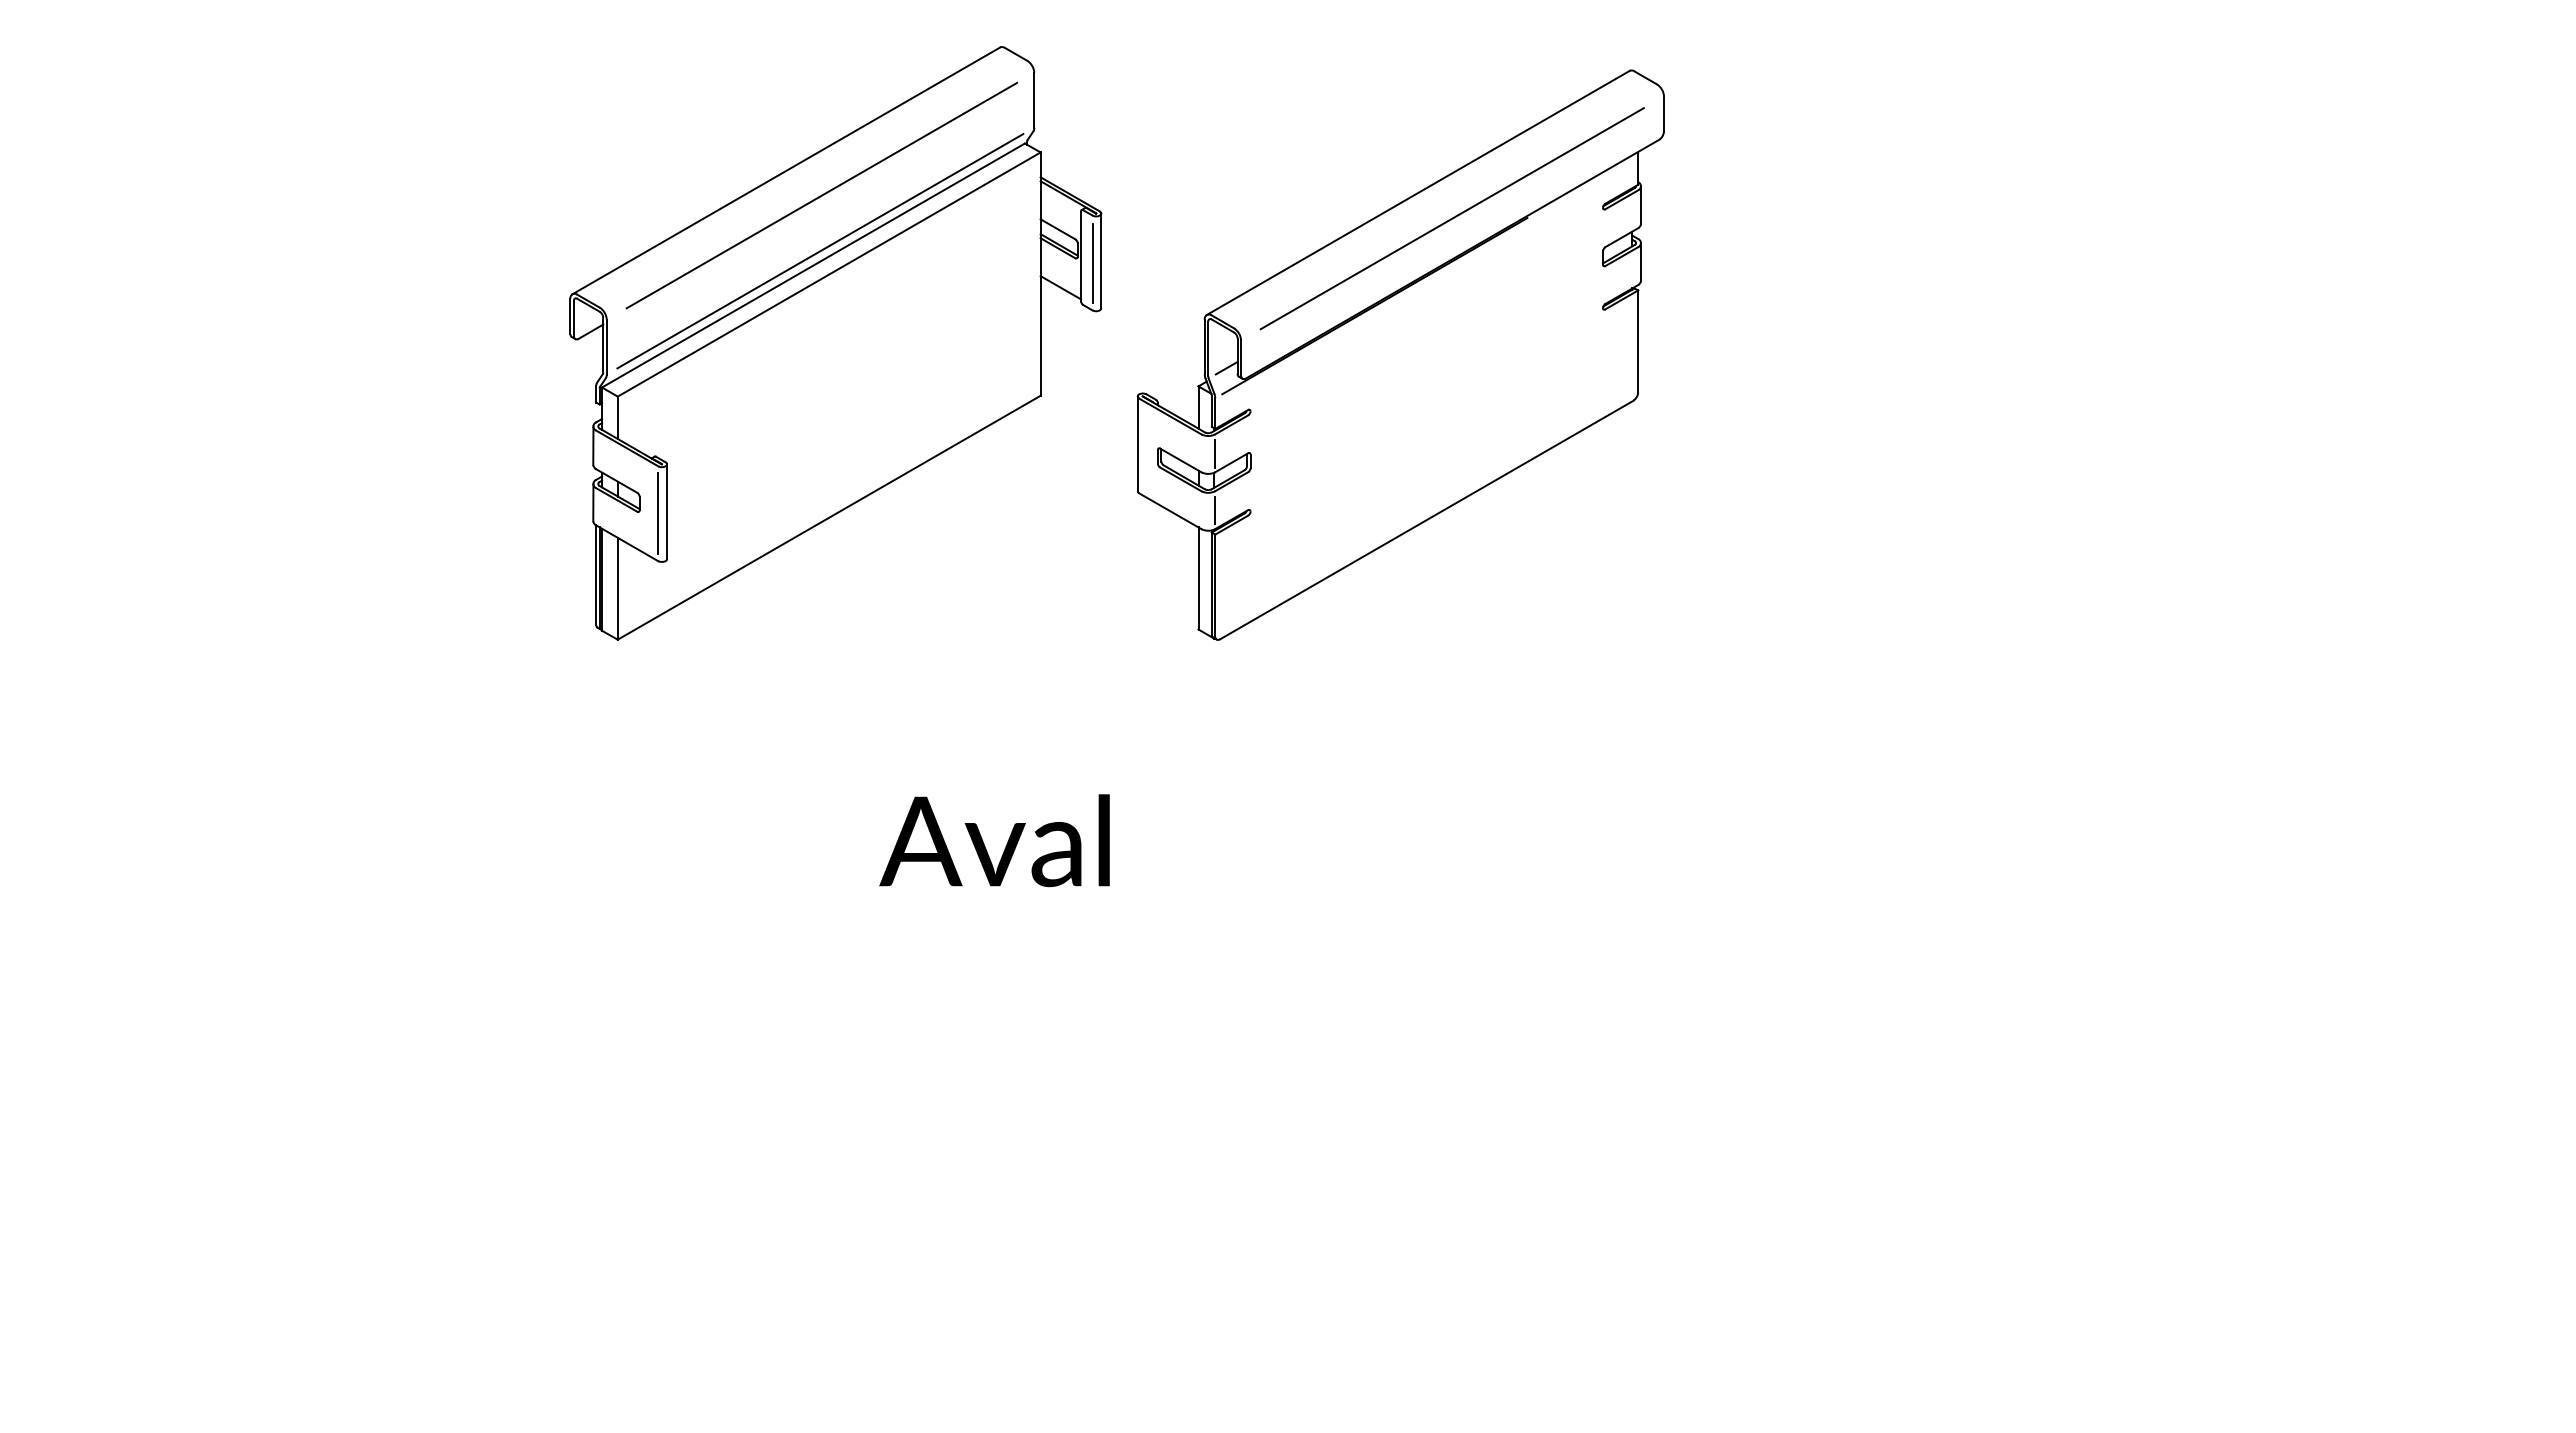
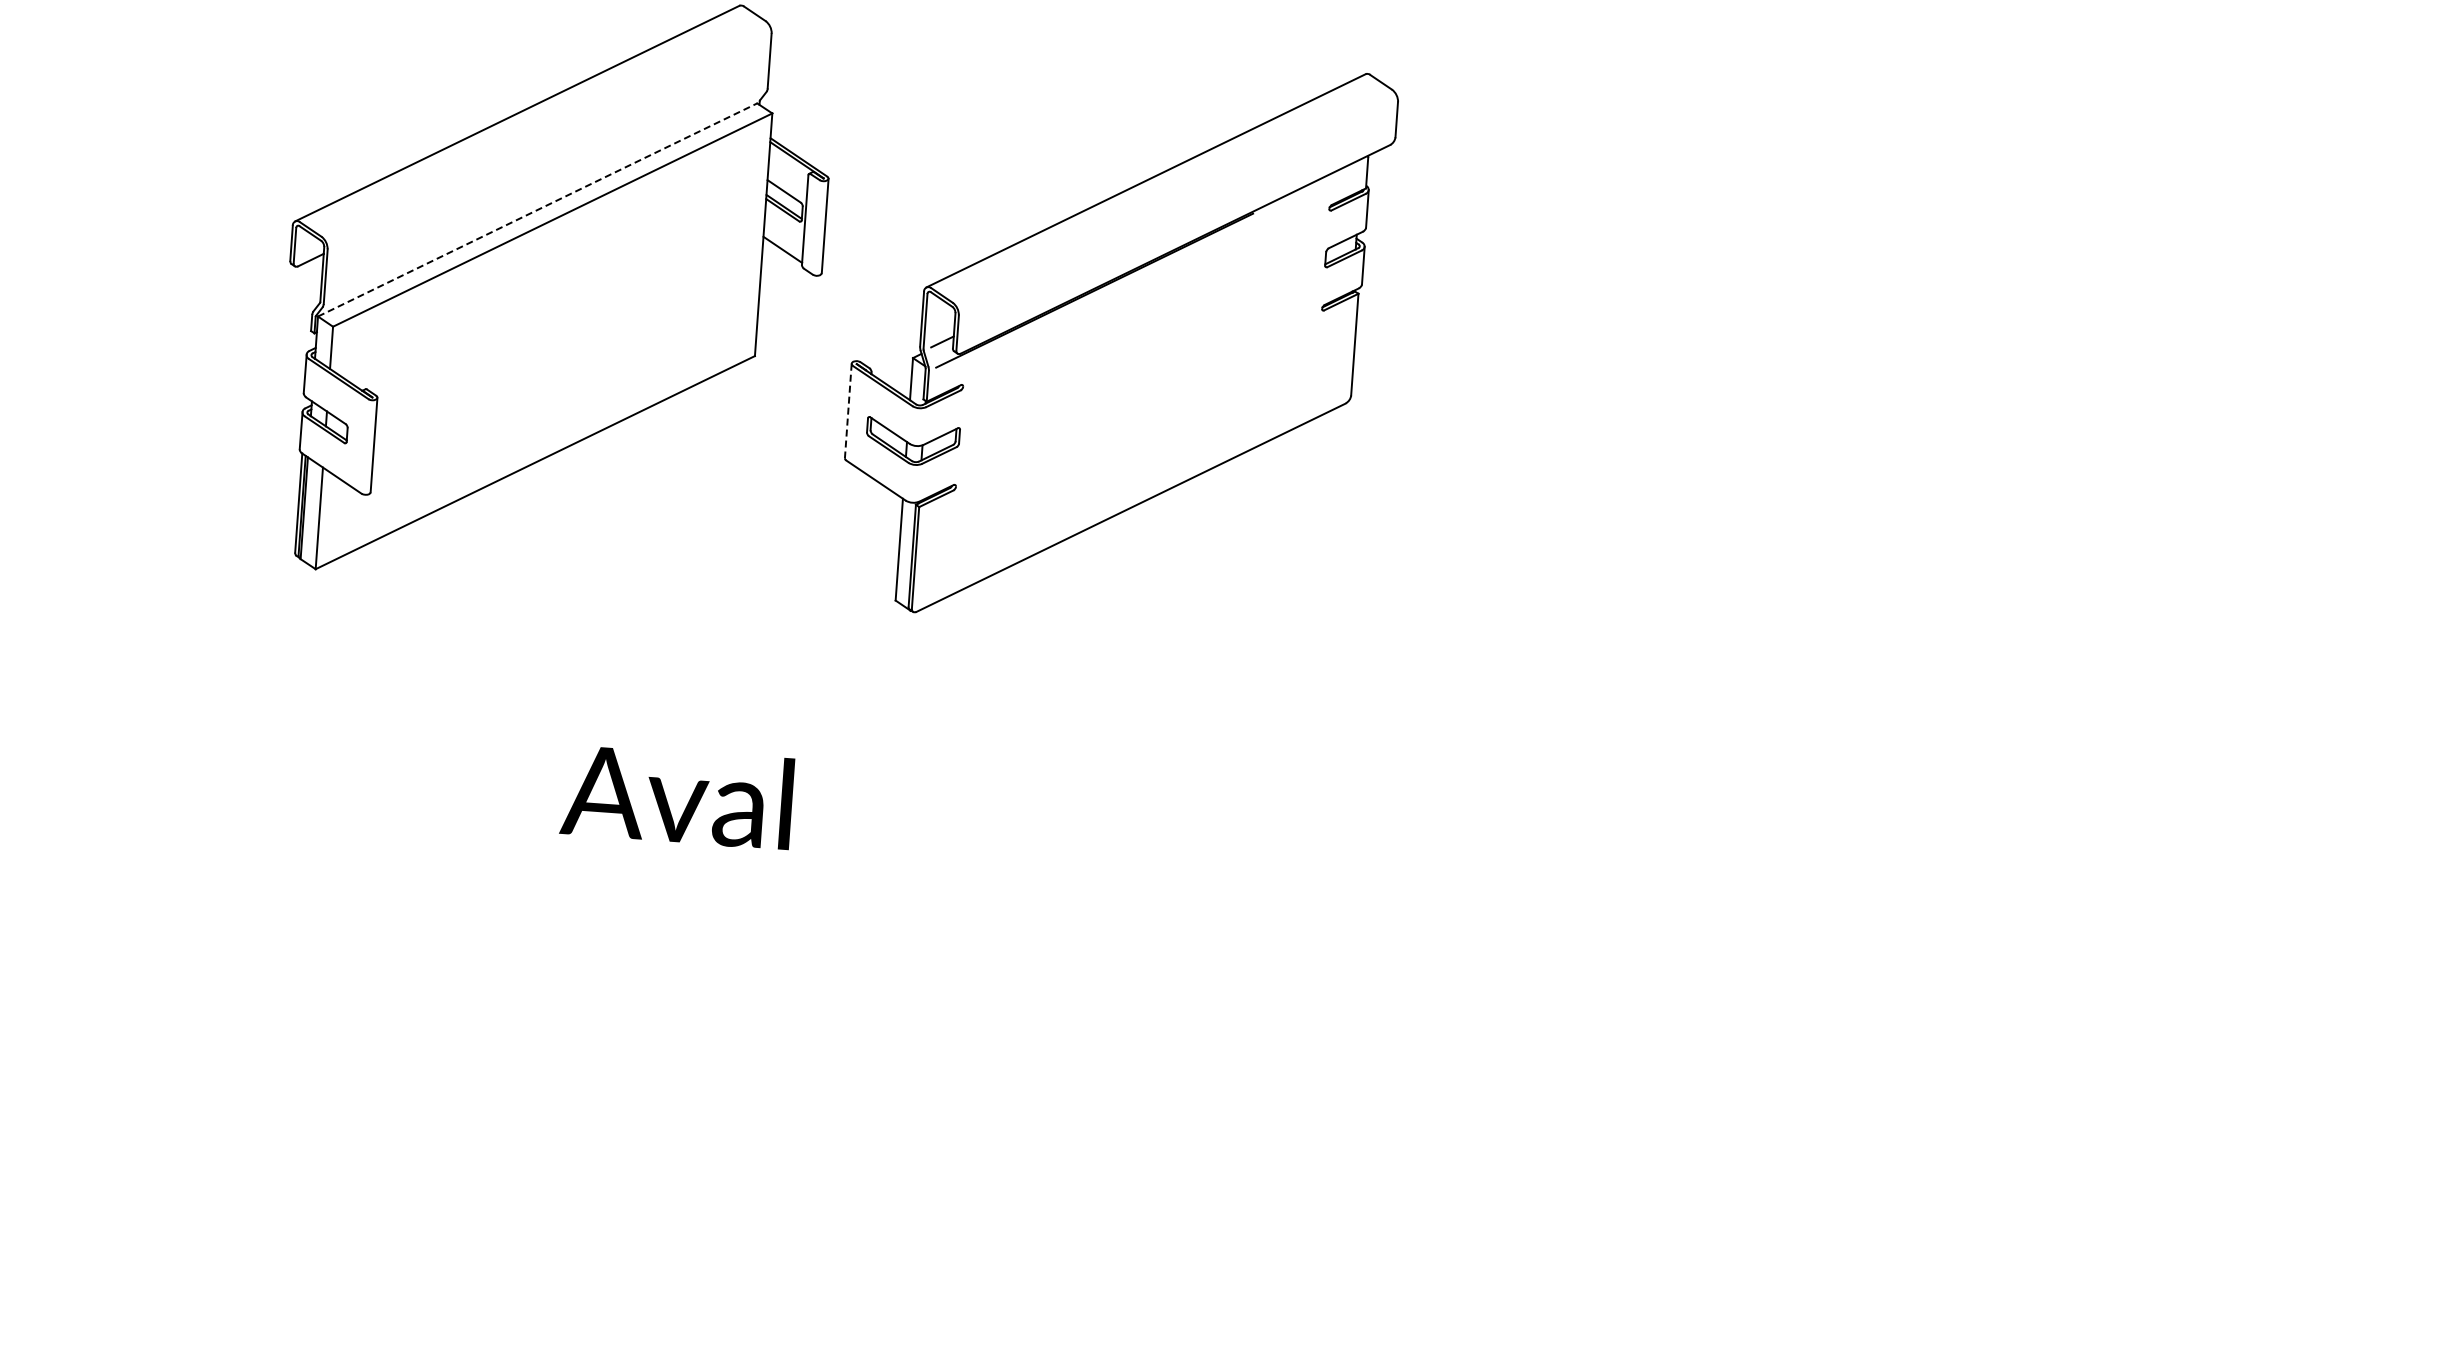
line: (821, 195) -> (550, 140), removed
line: (1451, 218) -> (1177, 208), removed
line: (820, 251) -> (545, 196), removed
line: (1092, 263) -> (816, 227), removed
line: (813, 265) -> (537, 209), solid -> dashed
line: (1137, 444) -> (848, 411), solid -> dashed
line: (1215, 454) -> (925, 427), removed
line: (1215, 510) -> (921, 483), removed
line: (658, 512) -> (365, 445), removed

